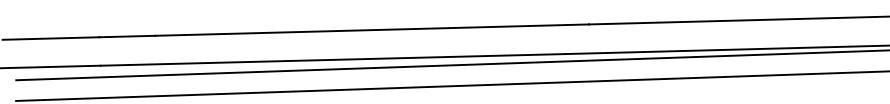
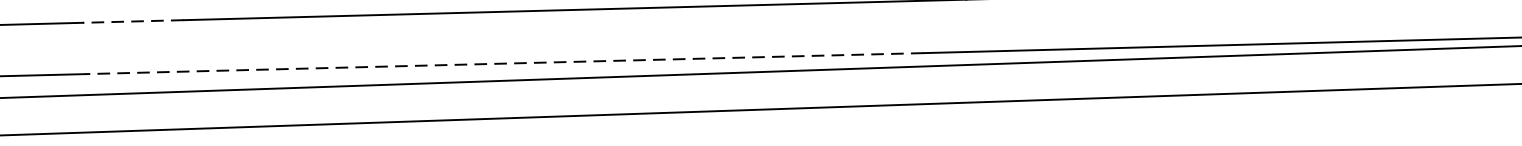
line: (127, 36) -> (133, 21), solid -> dashed
line: (332, 59) -> (503, 62), solid -> dashed

